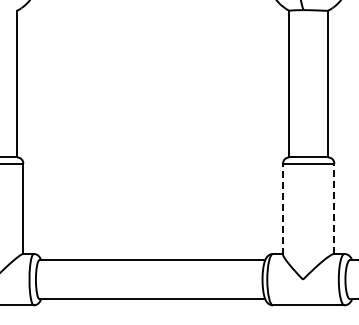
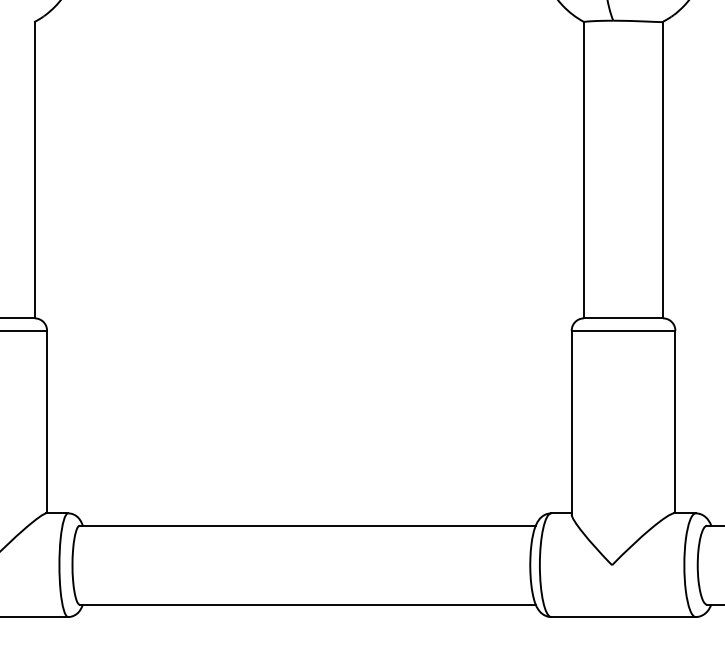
line: (334, 208) -> (675, 421), dashed -> solid
line: (283, 209) -> (572, 423), dashed -> solid

